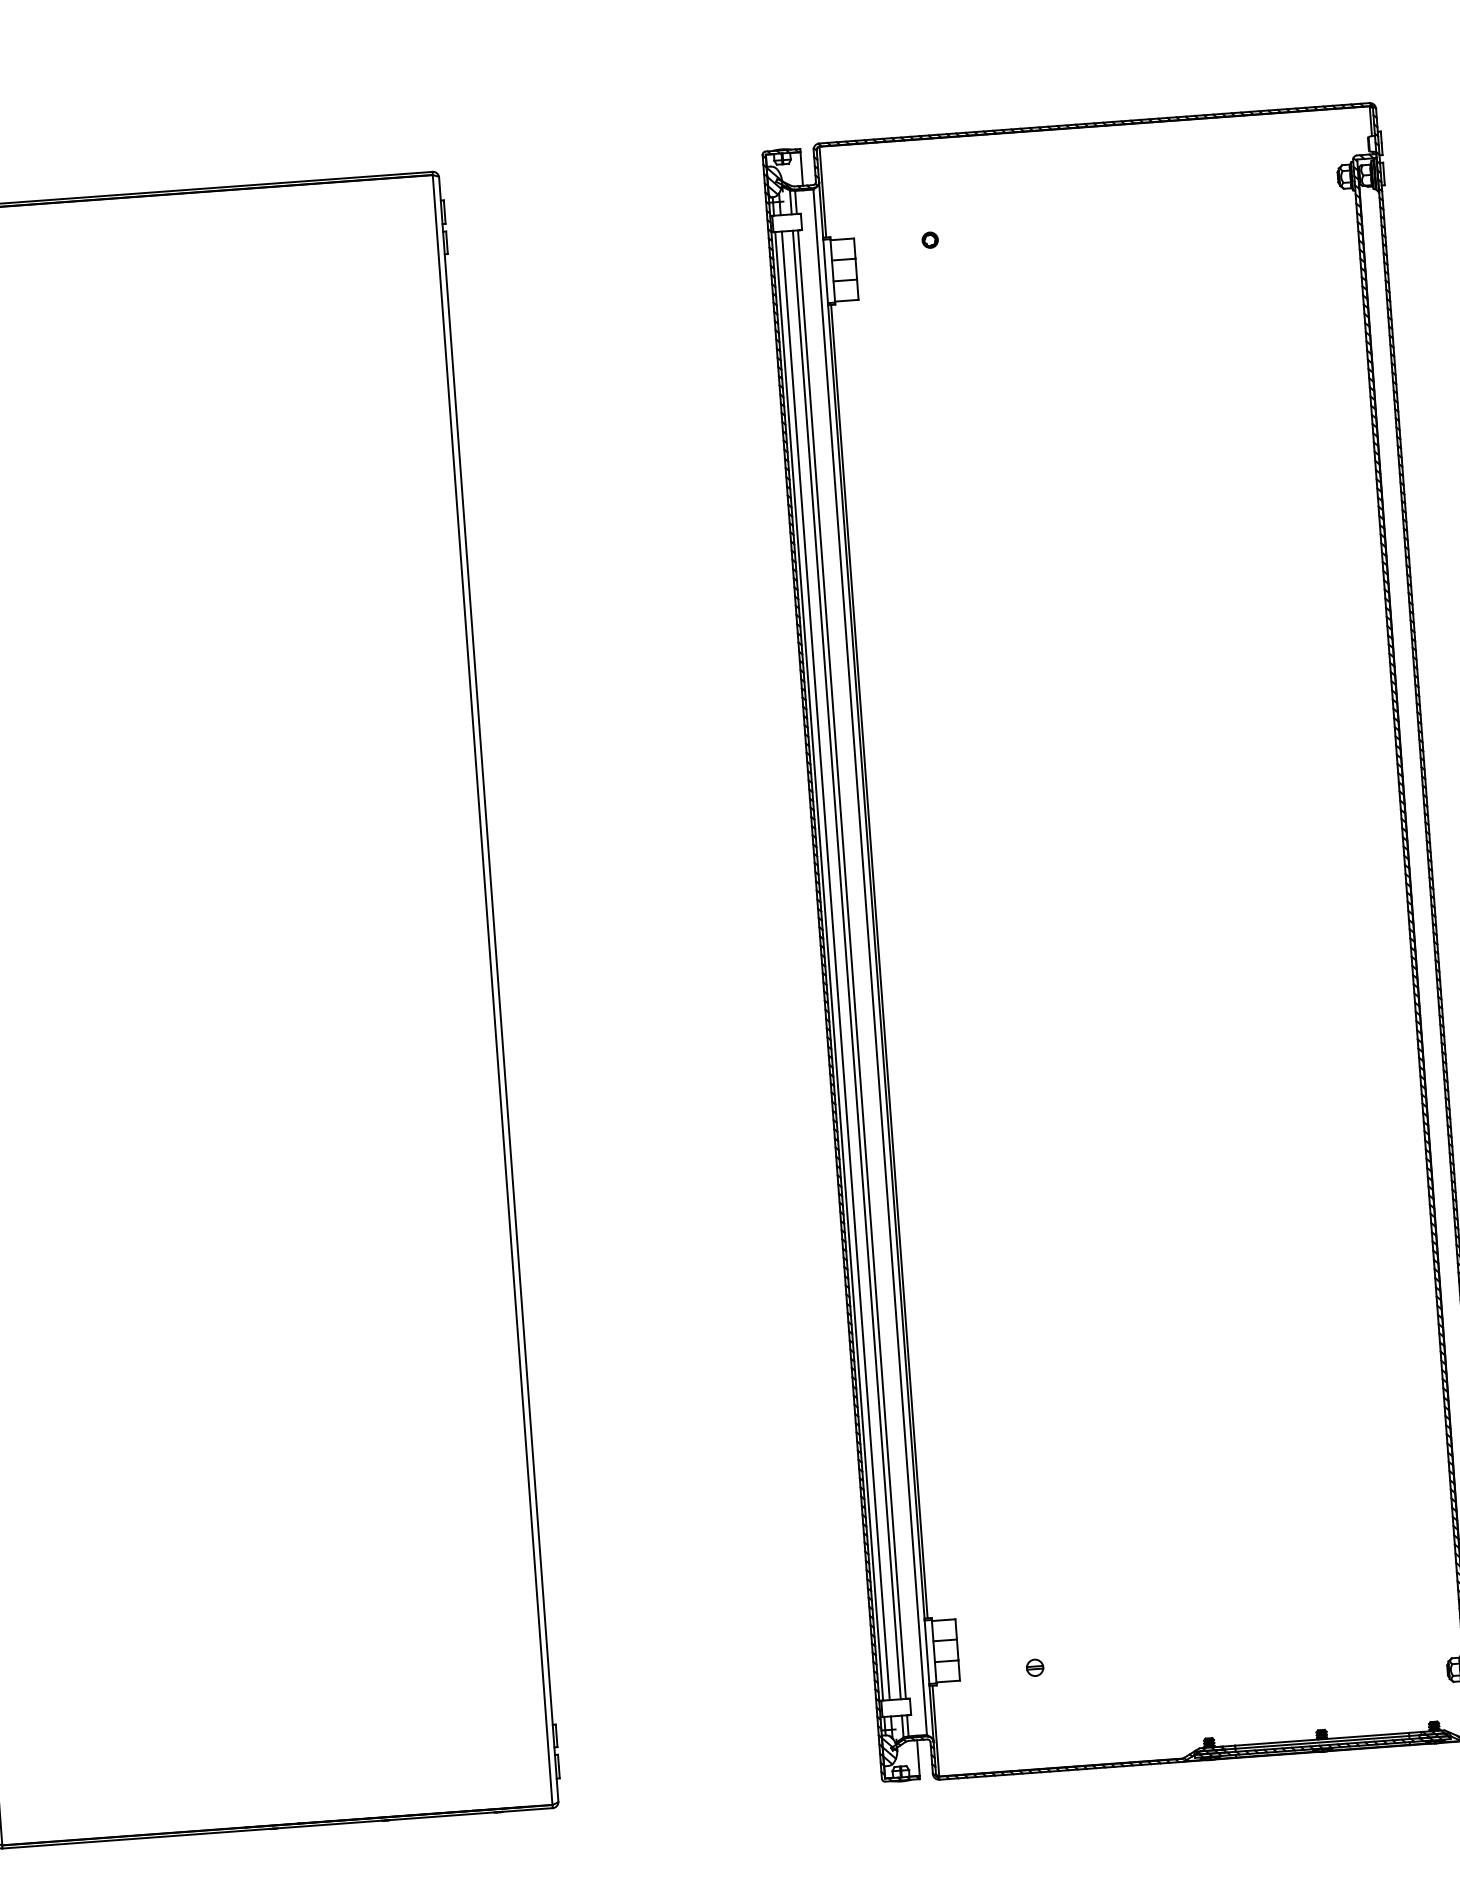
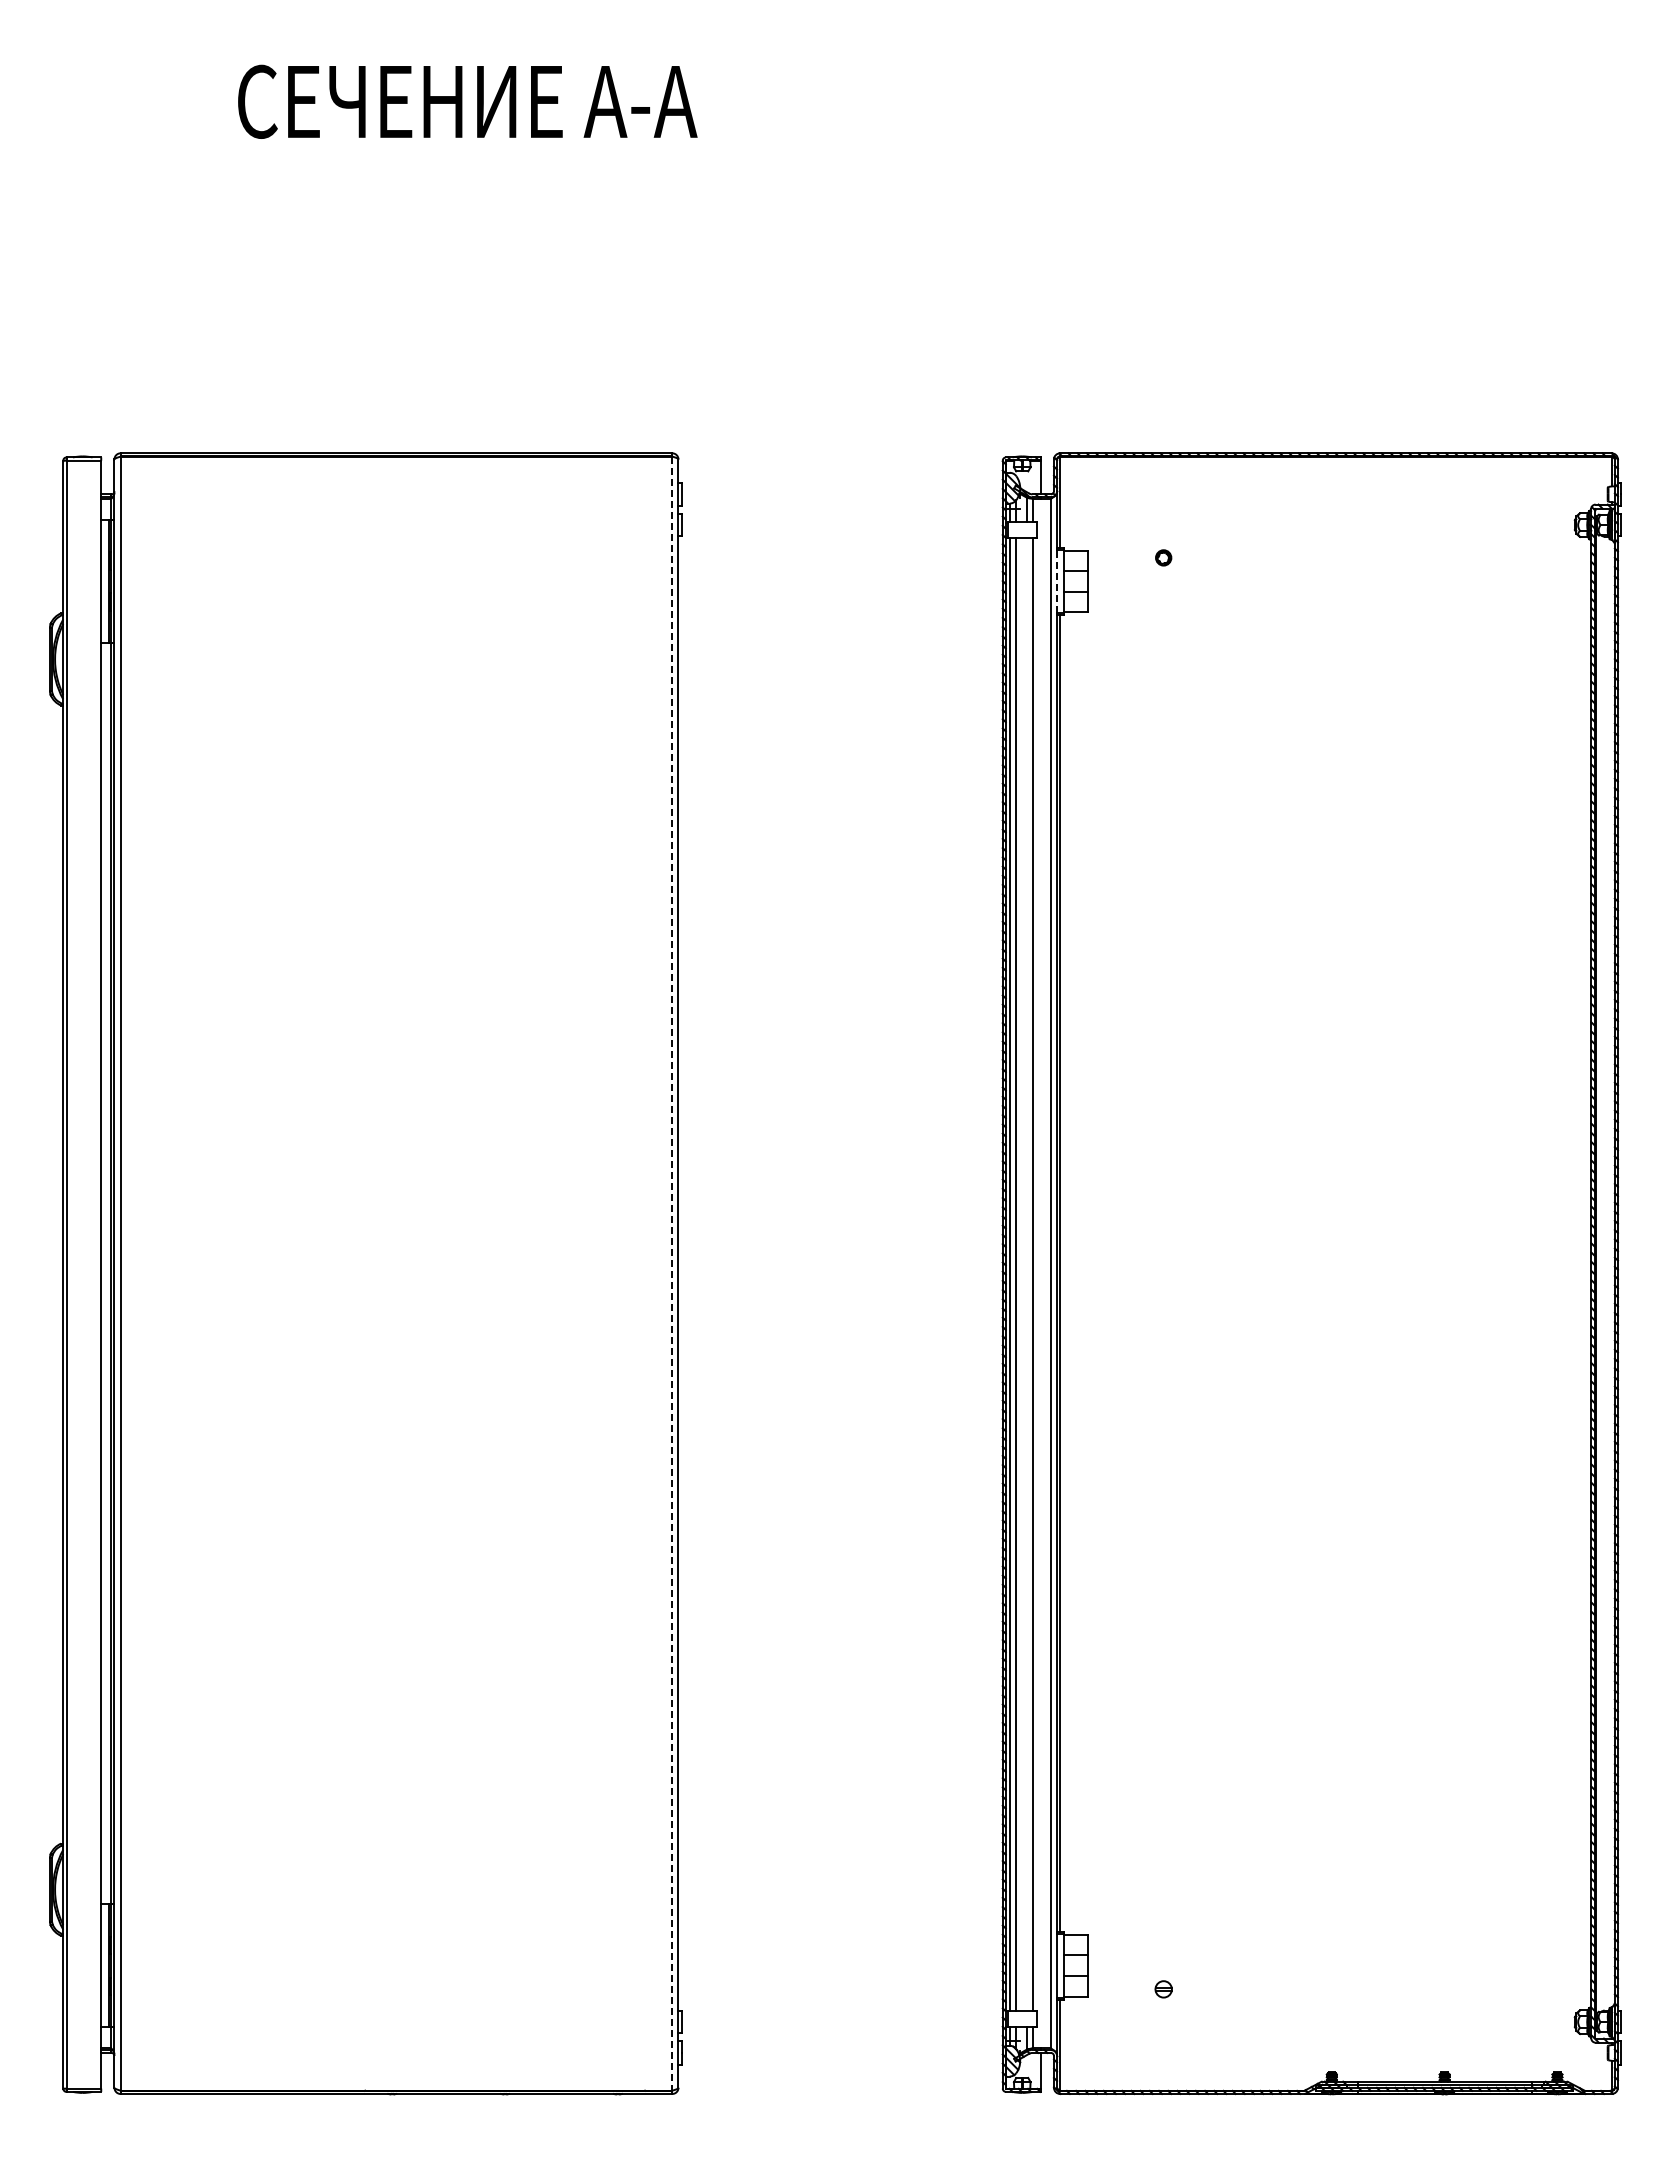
line: (826, 271) -> (1057, 581), solid -> dashed
line: (846, 964) -> (1027, 1274), removed
line: (492, 990) -> (672, 1274), solid -> dashed

